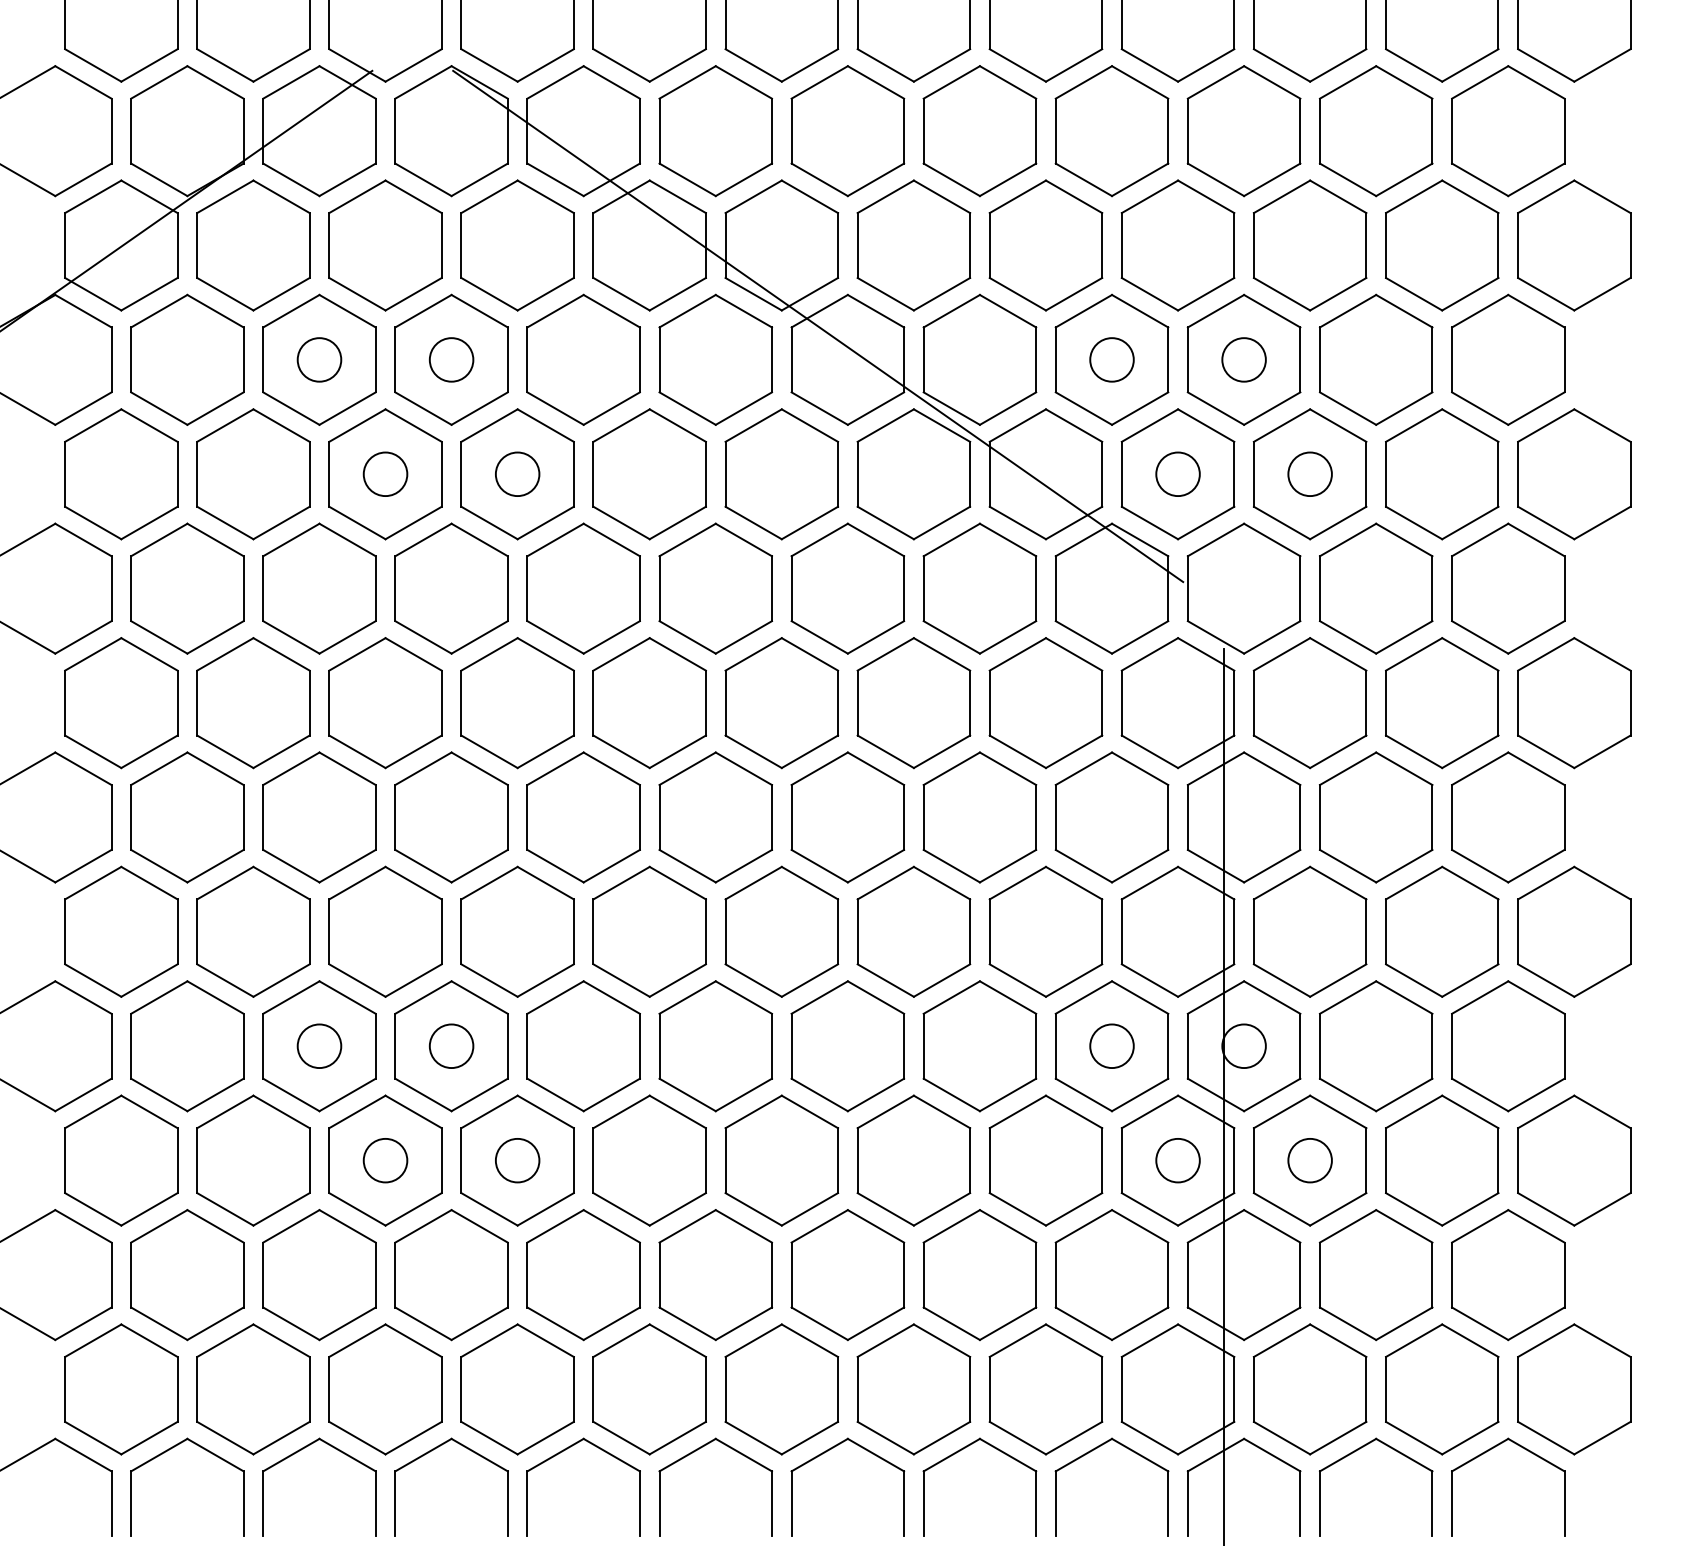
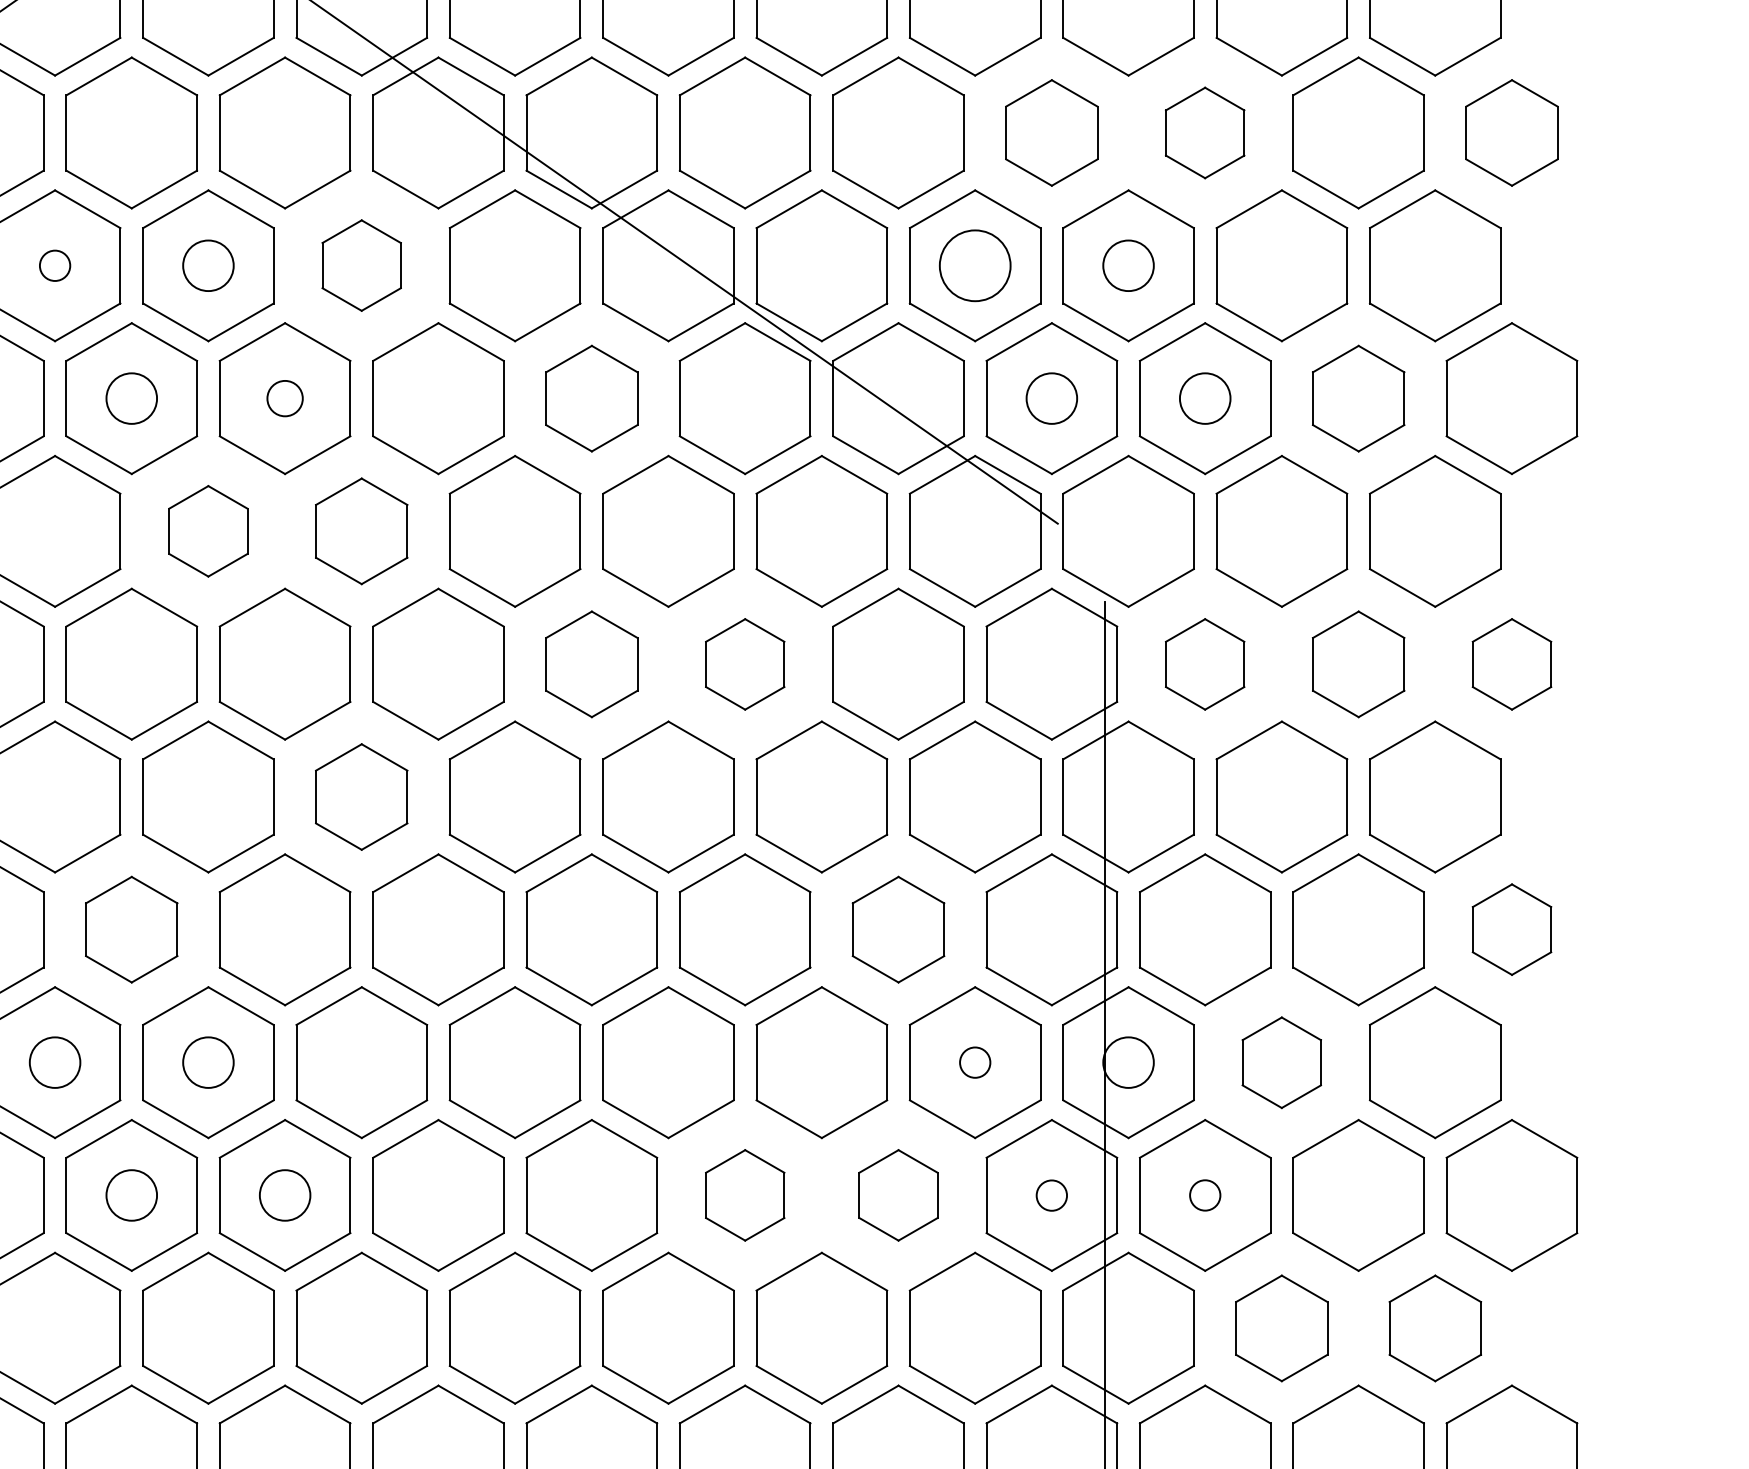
part: (1177, 245) -> (1051, 132), size x0.7
part: (1309, 245) -> (1204, 132), size x0.6
part: (1574, 245) -> (1512, 132), size x0.7
circle: (319, 359) -> (55, 265), size x0.6
part: (583, 359) -> (361, 265), size x0.6
circle: (1111, 359) -> (974, 265), size x1.4
circle: (517, 474) -> (284, 398), size x0.7
part: (781, 474) -> (591, 398), size x0.7
part: (1442, 474) -> (1358, 398), size x0.7
part: (451, 588) -> (208, 531), size x0.6
part: (583, 588) -> (361, 531), size x0.7
part: (781, 703) -> (591, 664), size x0.7
part: (913, 703) -> (744, 664), size x0.6
part: (1309, 703) -> (1204, 664), size x0.6
part: (1442, 703) -> (1358, 664), size x0.7
part: (1574, 703) -> (1512, 664), size x0.6
part: (583, 817) -> (361, 797), size x0.7
part: (385, 931) -> (131, 929), size x0.7
part: (1045, 931) -> (897, 929), size x0.7
part: (1574, 931) -> (1512, 929), size x0.6
circle: (1111, 1046) -> (974, 1062), size x0.6
part: (1375, 1046) -> (1281, 1062), size x0.6
part: (913, 1160) -> (744, 1195), size x0.6
part: (1045, 1160) -> (897, 1195), size x0.6
circle: (1177, 1160) -> (1051, 1195), size x0.6
circle: (1309, 1160) -> (1204, 1195), size x0.6
part: (1375, 1275) -> (1281, 1328), size x0.7
part: (1508, 1275) -> (1435, 1328), size x0.7

